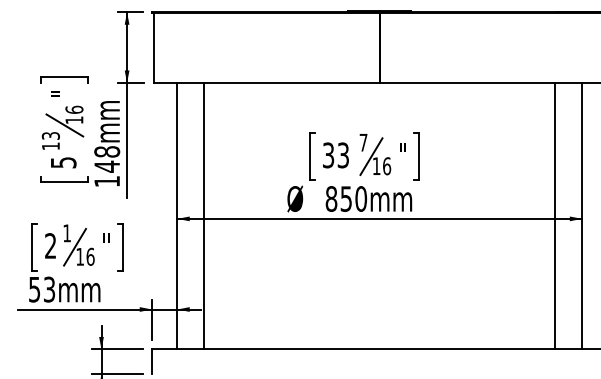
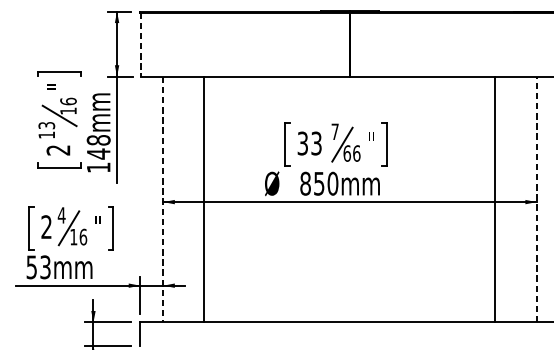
line: (153, 48) -> (141, 44), solid -> dashed
text: (63, 162) -> (58, 150), 5 -> 2
text: (376, 166) -> (347, 153), 16 -> 66
line: (204, 215) -> (204, 198), moved
line: (555, 215) -> (495, 198), moved
line: (582, 215) -> (537, 198), solid -> dashed
line: (177, 216) -> (163, 199), solid -> dashed
text: (66, 233) -> (61, 215), 1 -> 4

